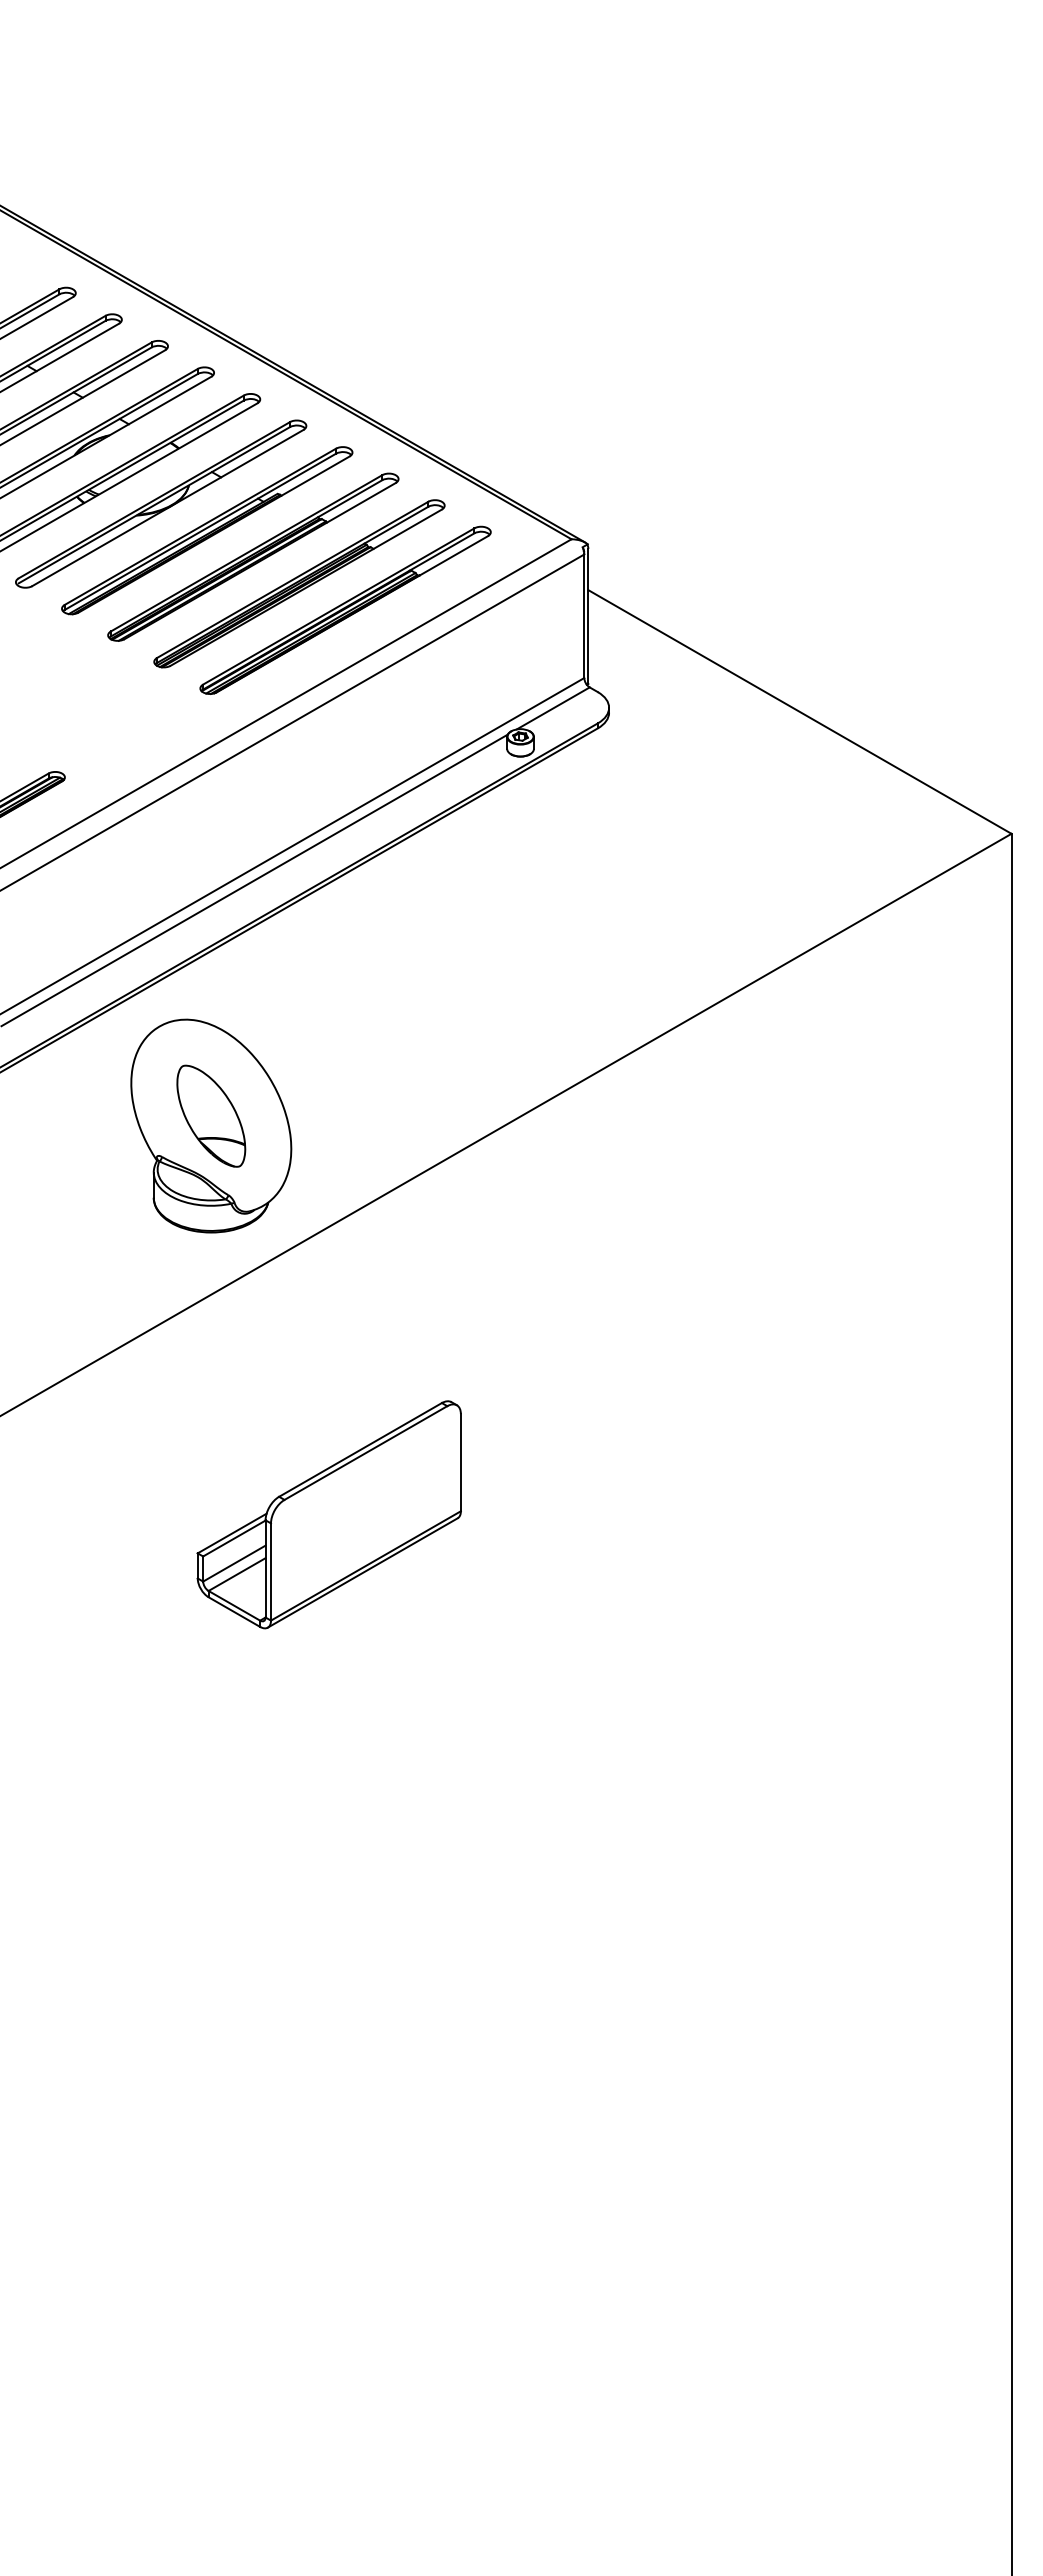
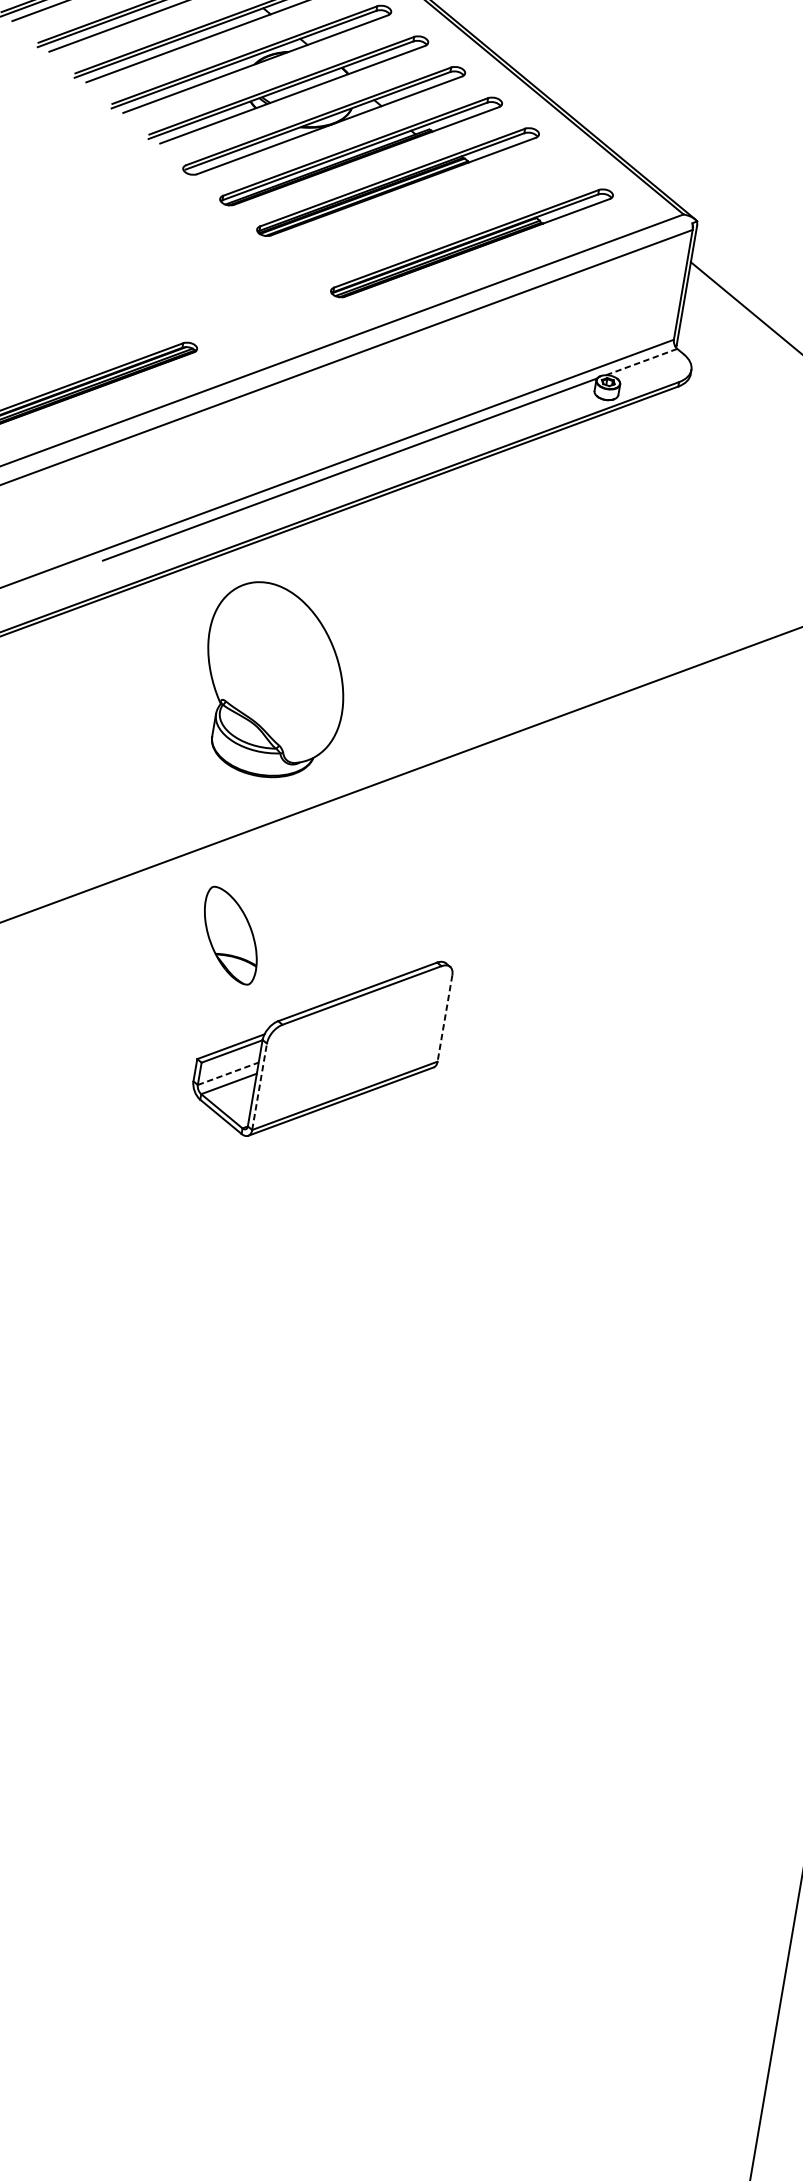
part: (299, 583) -> (435, 212), removed
line: (553, 708) -> (641, 362), solid -> dashed
part: (211, 1115) -> (231, 935), moved
line: (460, 1462) -> (444, 1018), solid -> dashed
line: (234, 1563) -> (228, 1073), solid -> dashed
line: (271, 1572) -> (259, 1087), solid -> dashed

